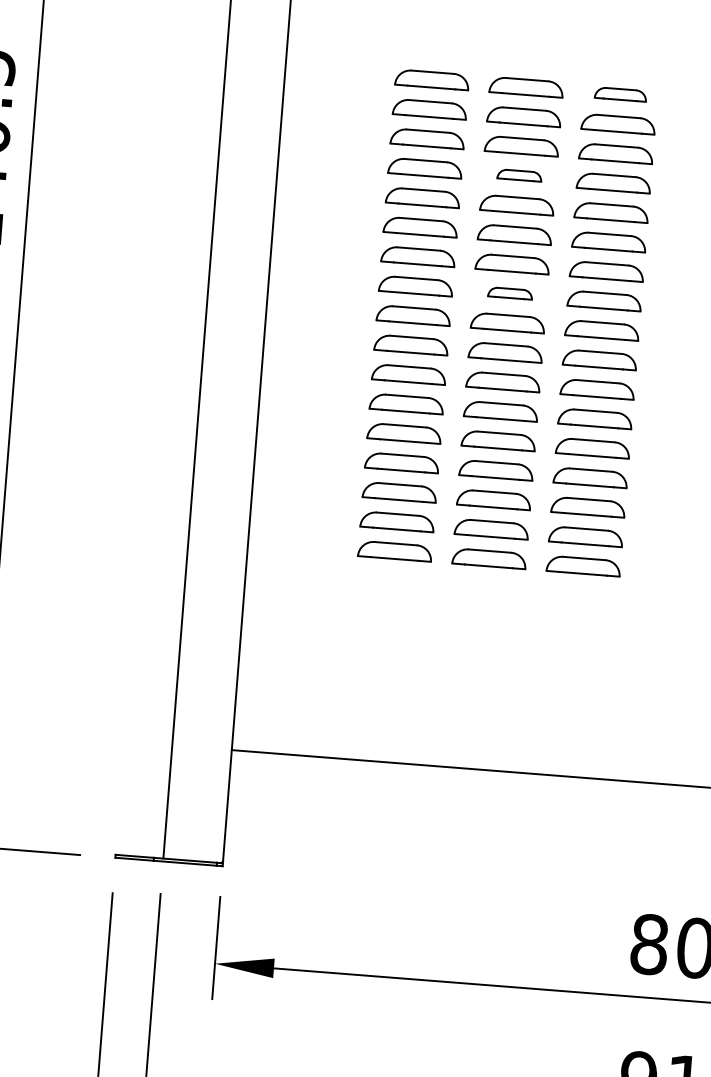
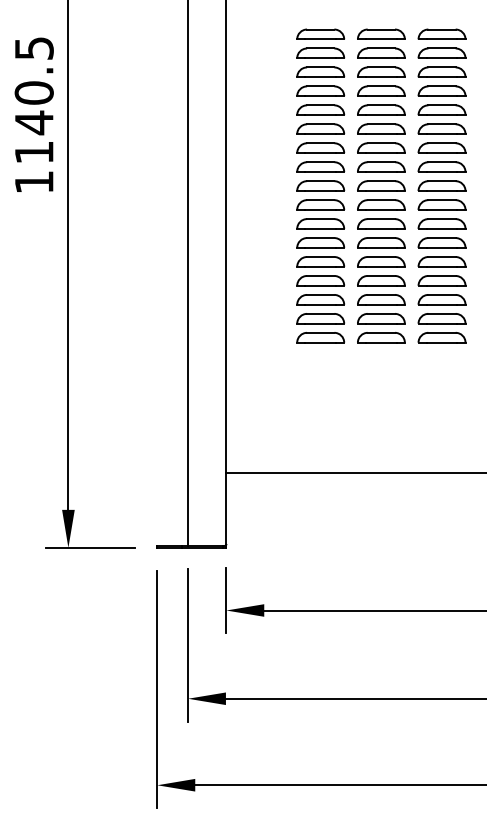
part: (620, 93) -> (441, 33), size x1.43
part: (519, 174) -> (381, 90), size x1.67
part: (510, 292) -> (381, 166), size x1.67

